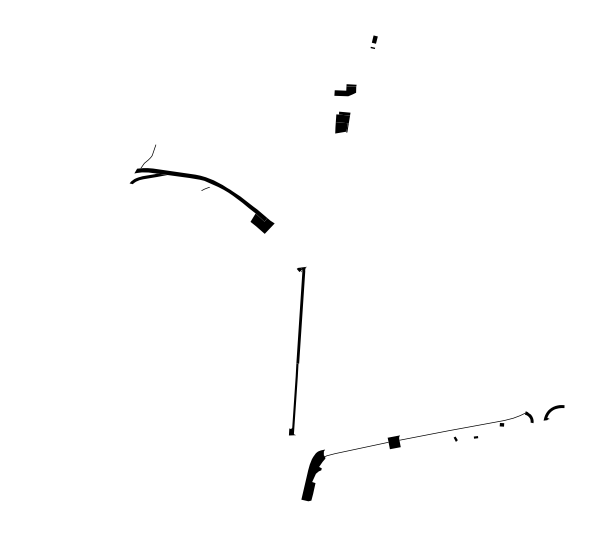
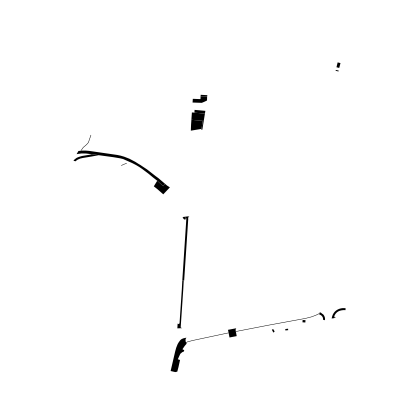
part: (373, 41) -> (337, 66), moved
part: (343, 122) -> (198, 120), size x1.43
part: (201, 189) -> (121, 164), moved
part: (296, 351) -> (182, 272), moved

